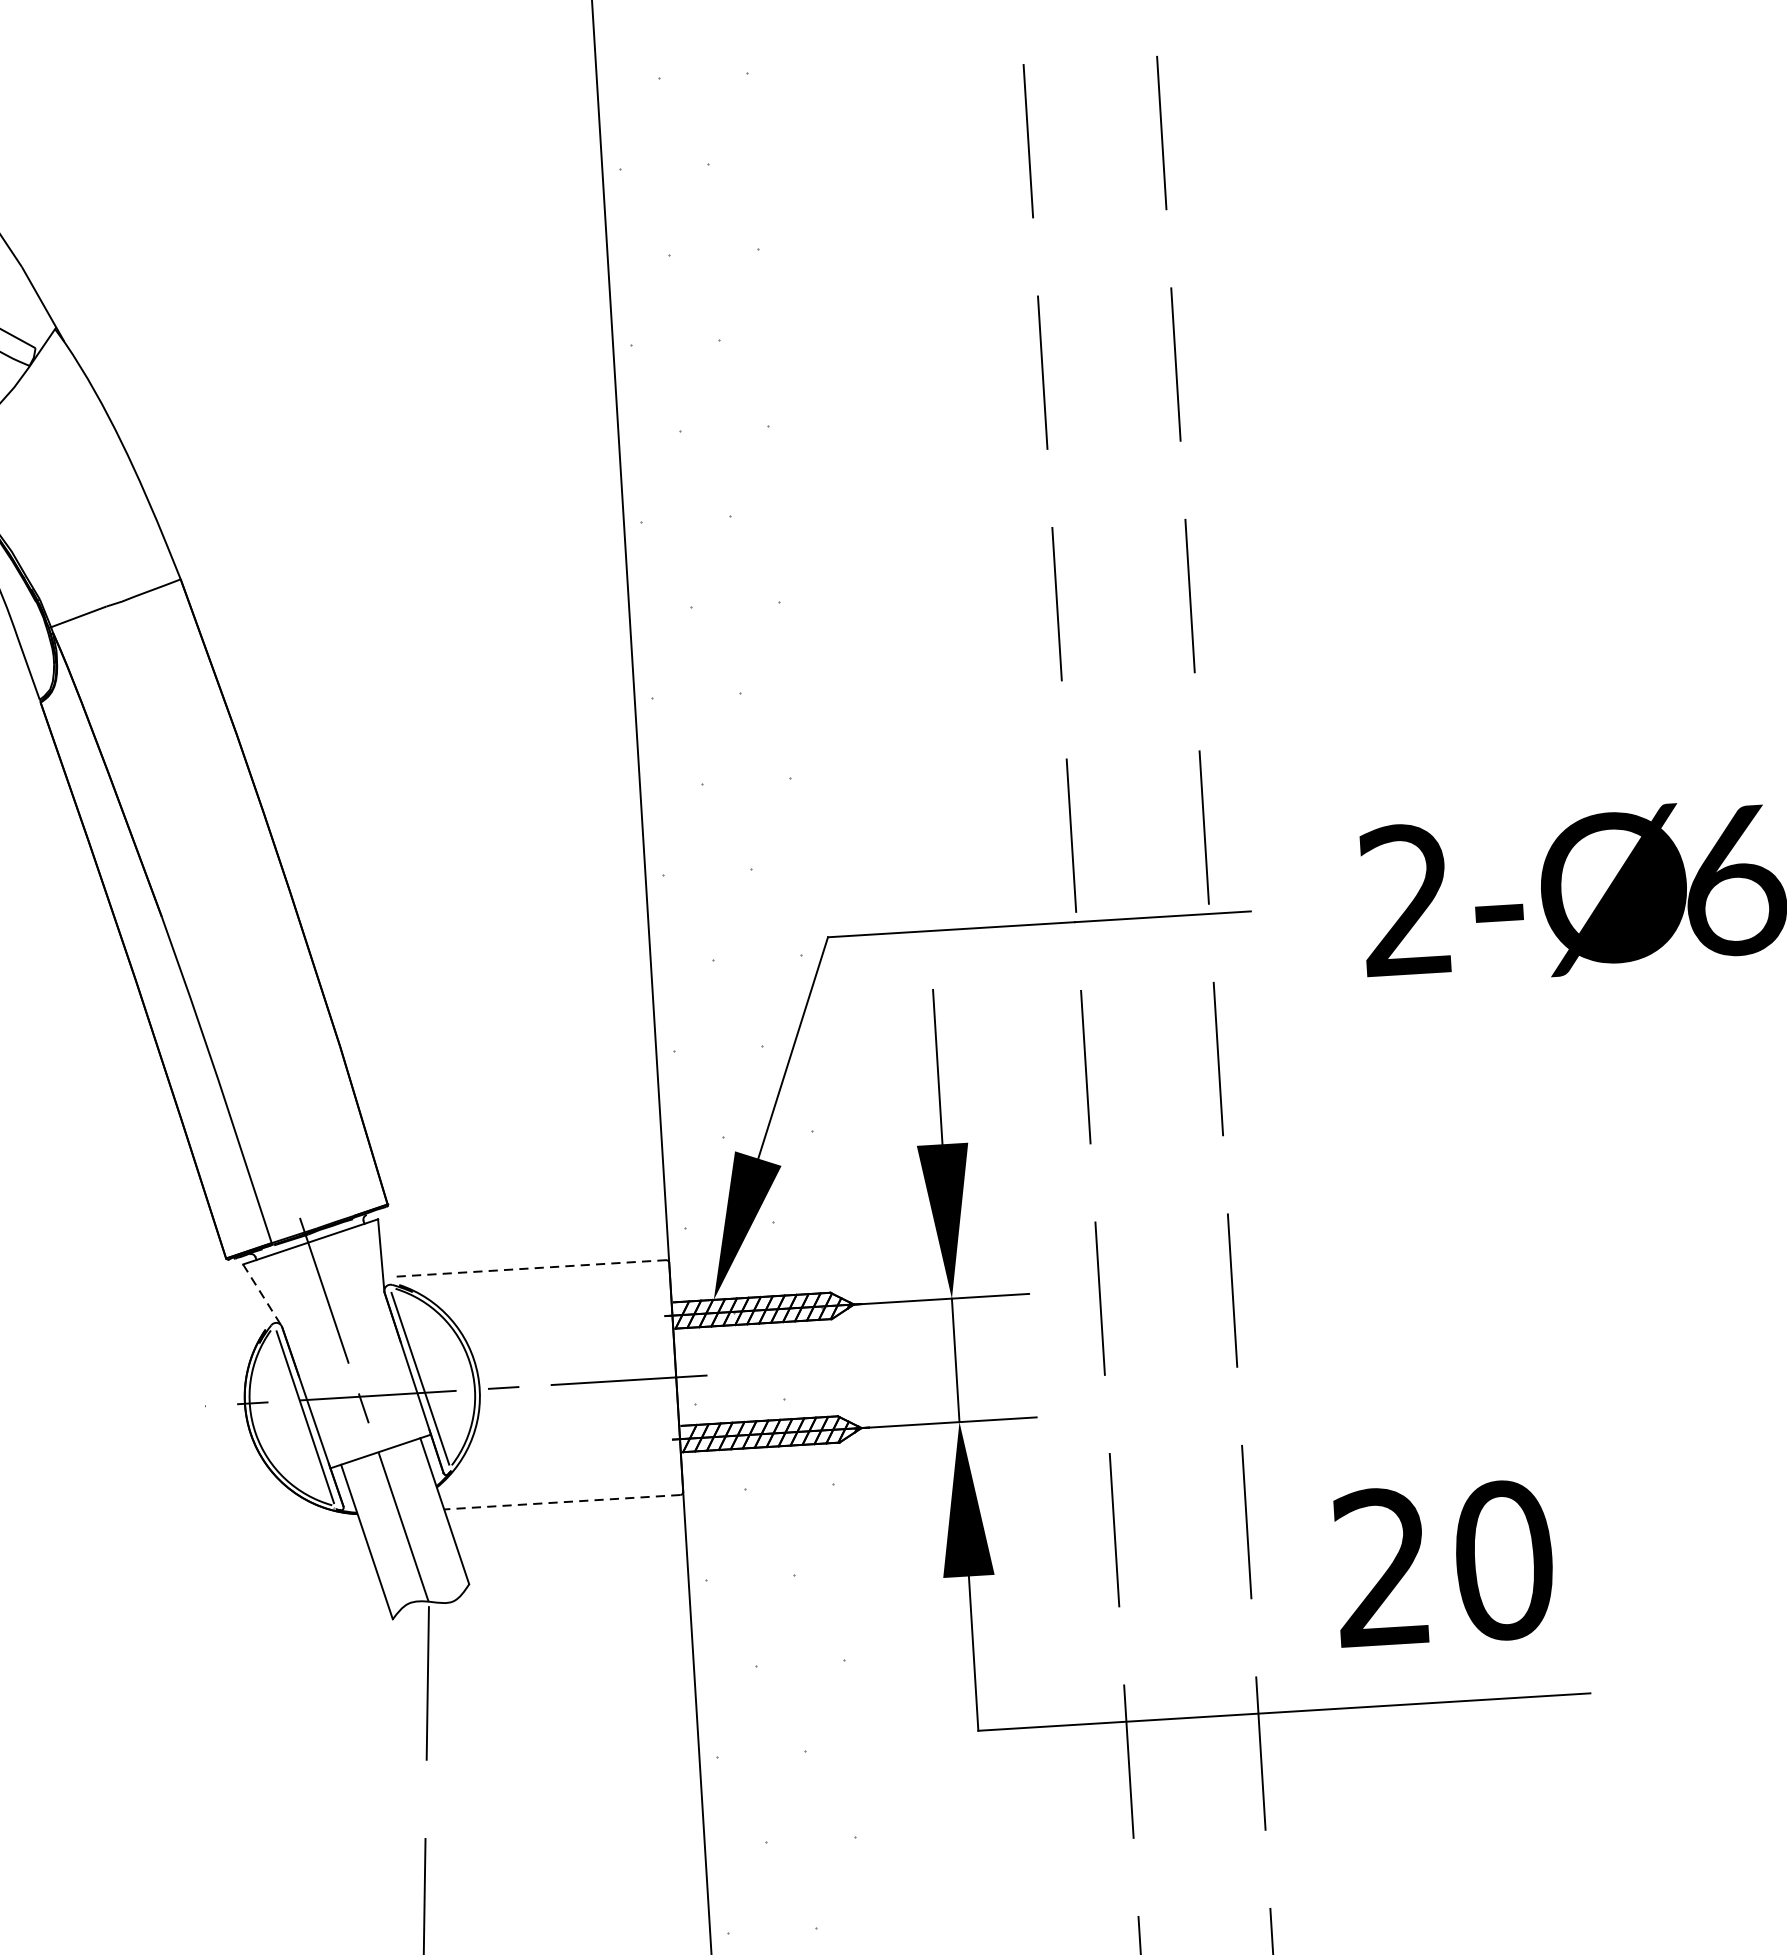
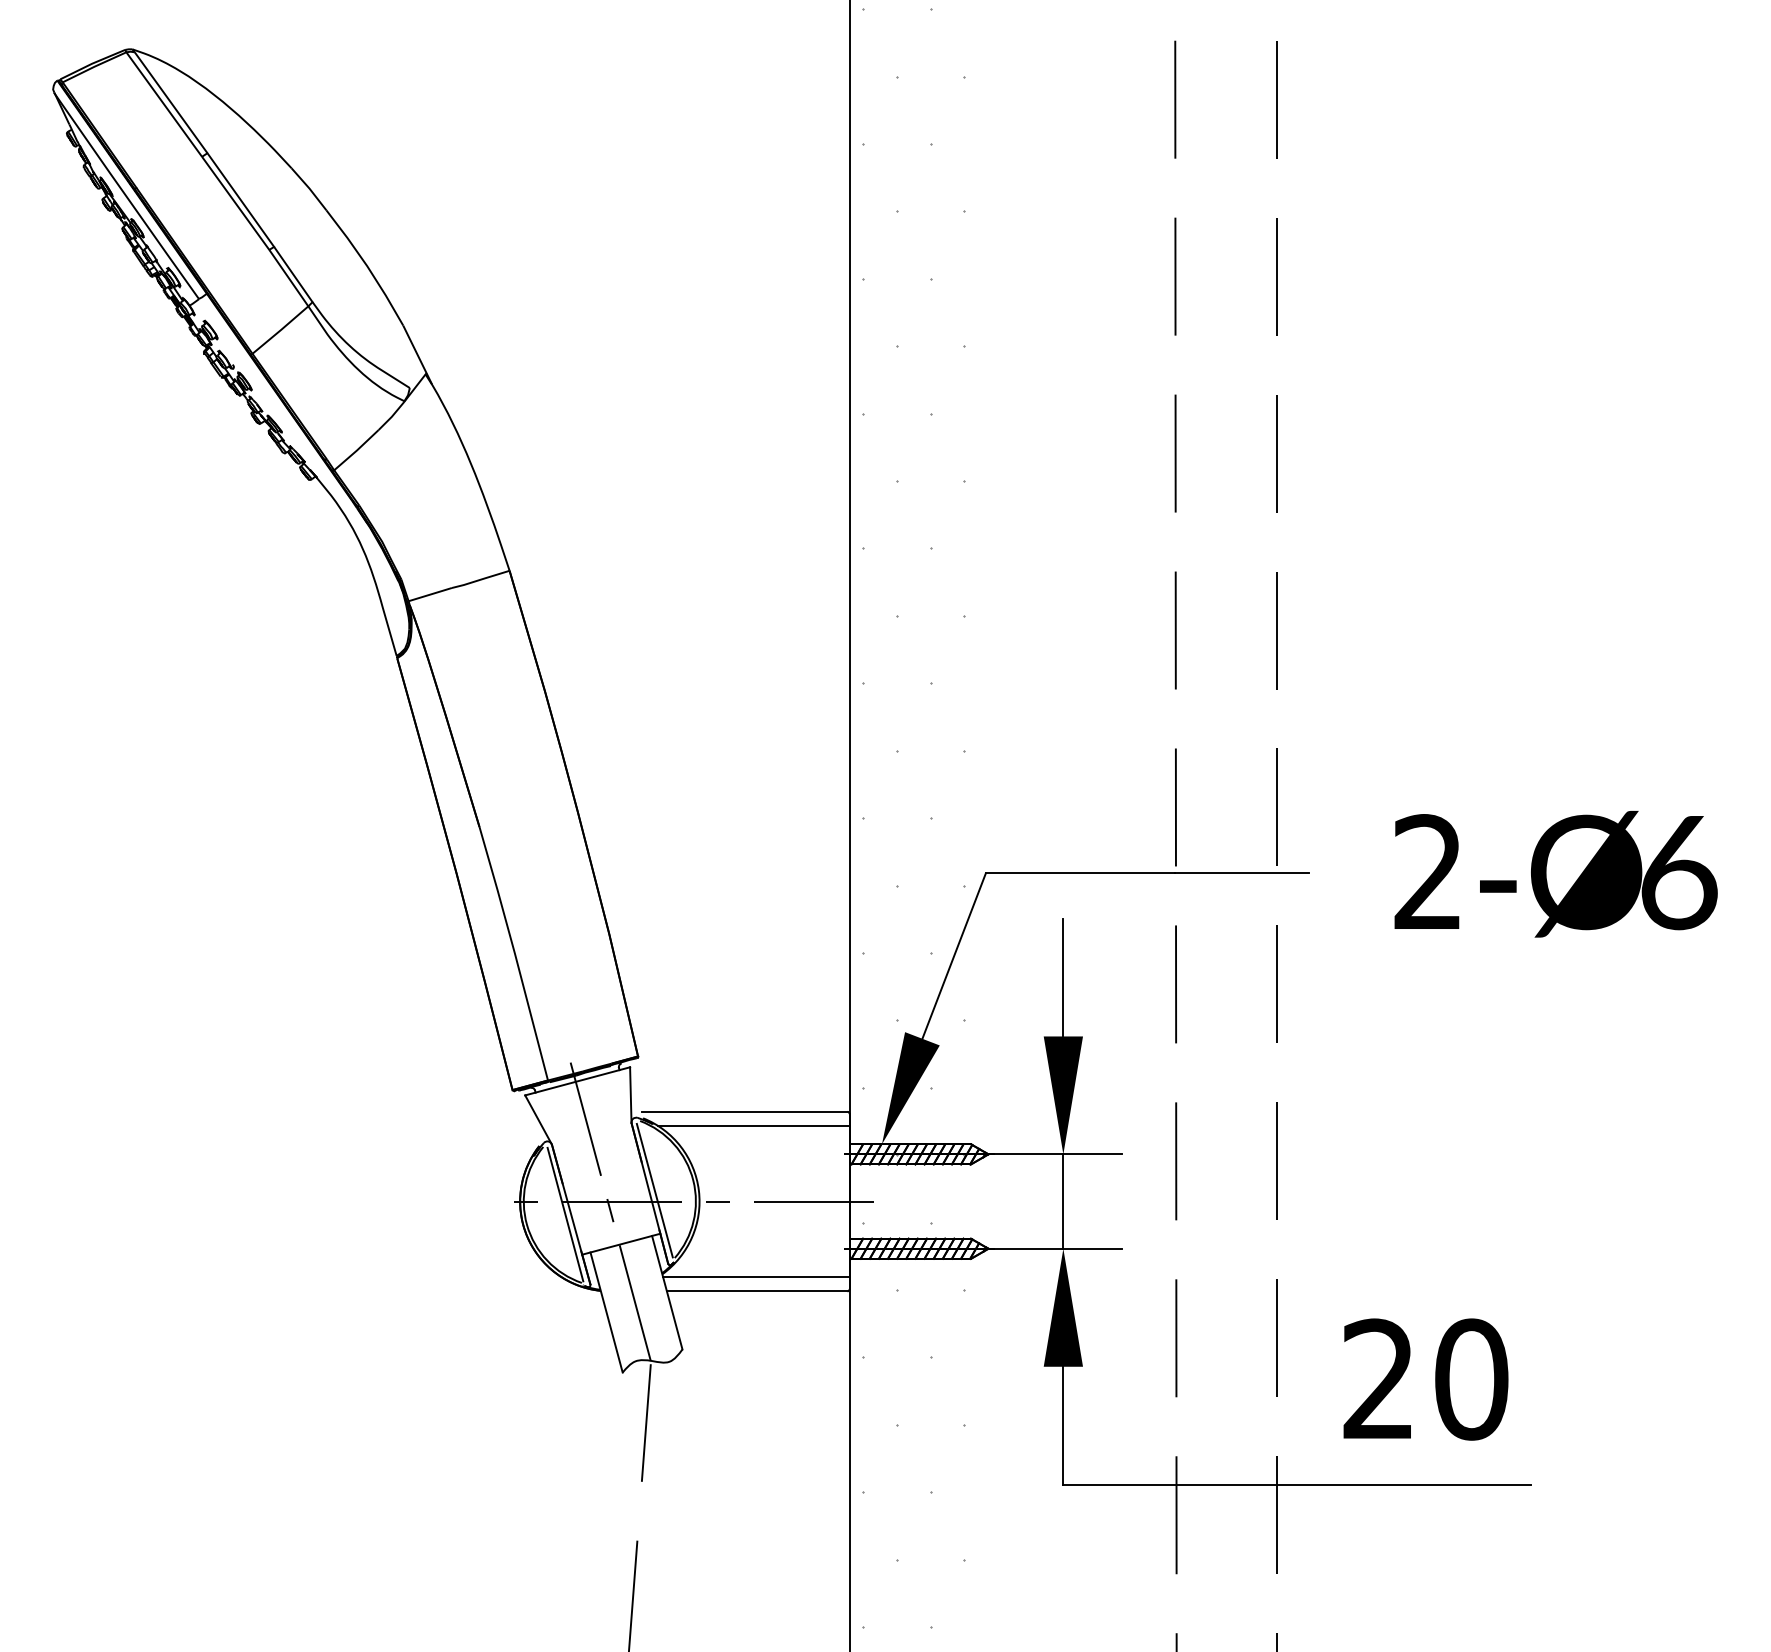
line: (531, 1267) -> (744, 1111), dashed -> solid
line: (544, 1286) -> (753, 1126), added
line: (262, 1294) -> (538, 1119), dashed -> solid
line: (560, 1484) -> (756, 1277), added
line: (561, 1502) -> (756, 1291), dashed -> solid

